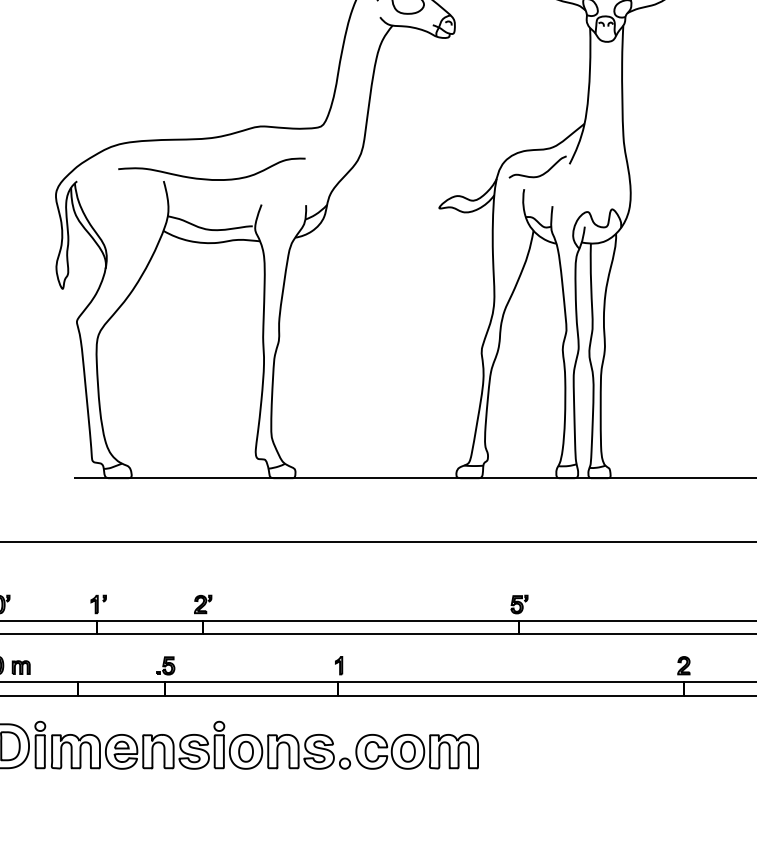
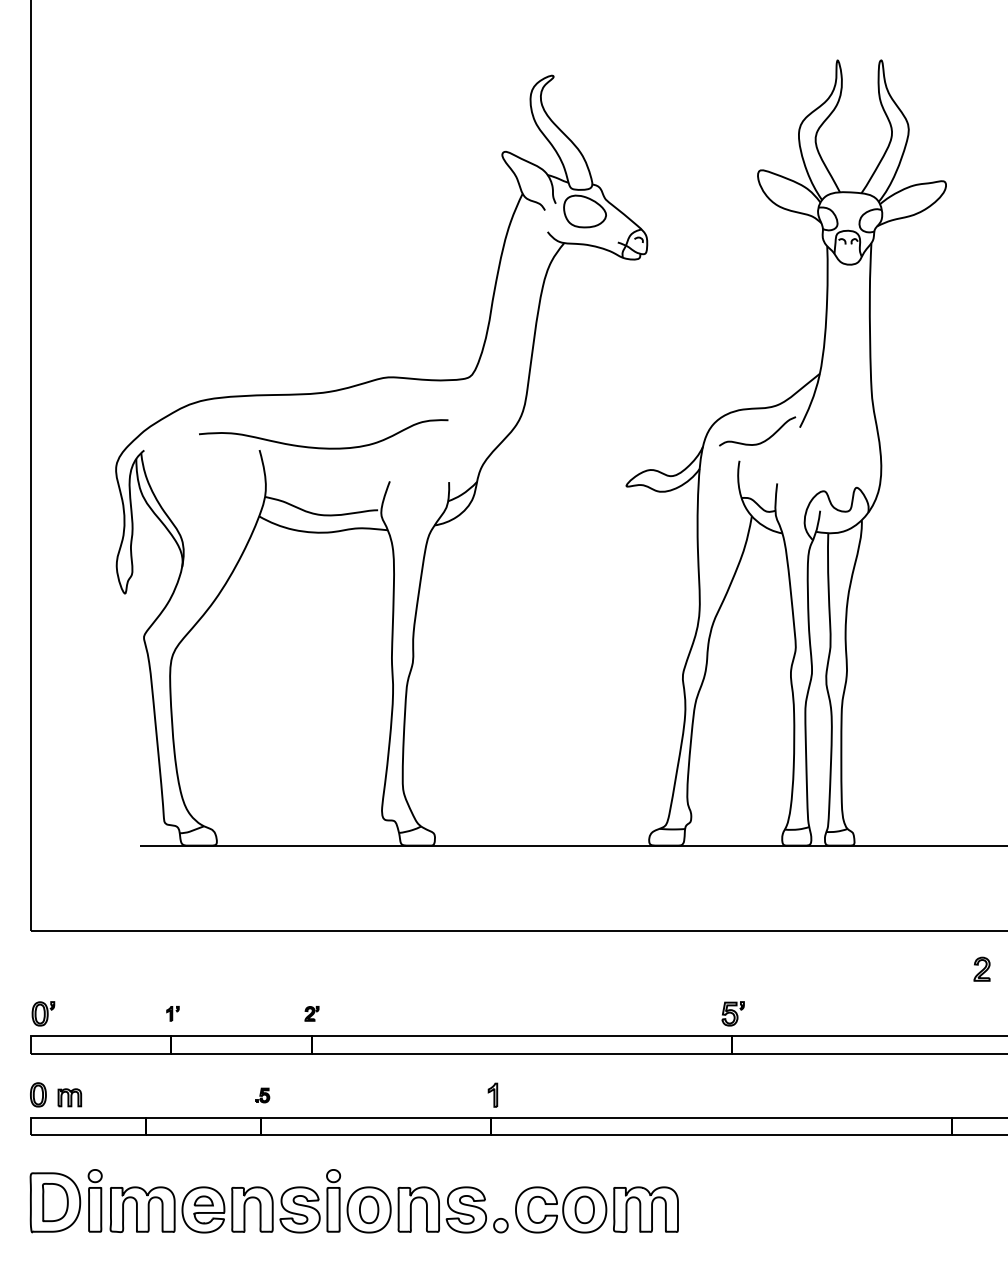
part: (98, 604) -> (172, 1013), size x0.6
part: (202, 604) -> (311, 1013), size x0.6
part: (165, 665) -> (262, 1095), size x0.6
part: (683, 665) -> (981, 968), moved

